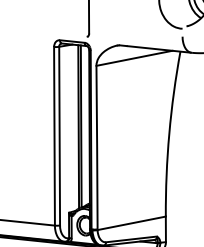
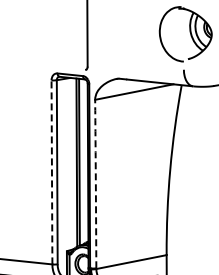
line: (54, 135) -> (51, 171), solid -> dashed
arc: (96, 148) -> (95, 184), solid -> dashed

